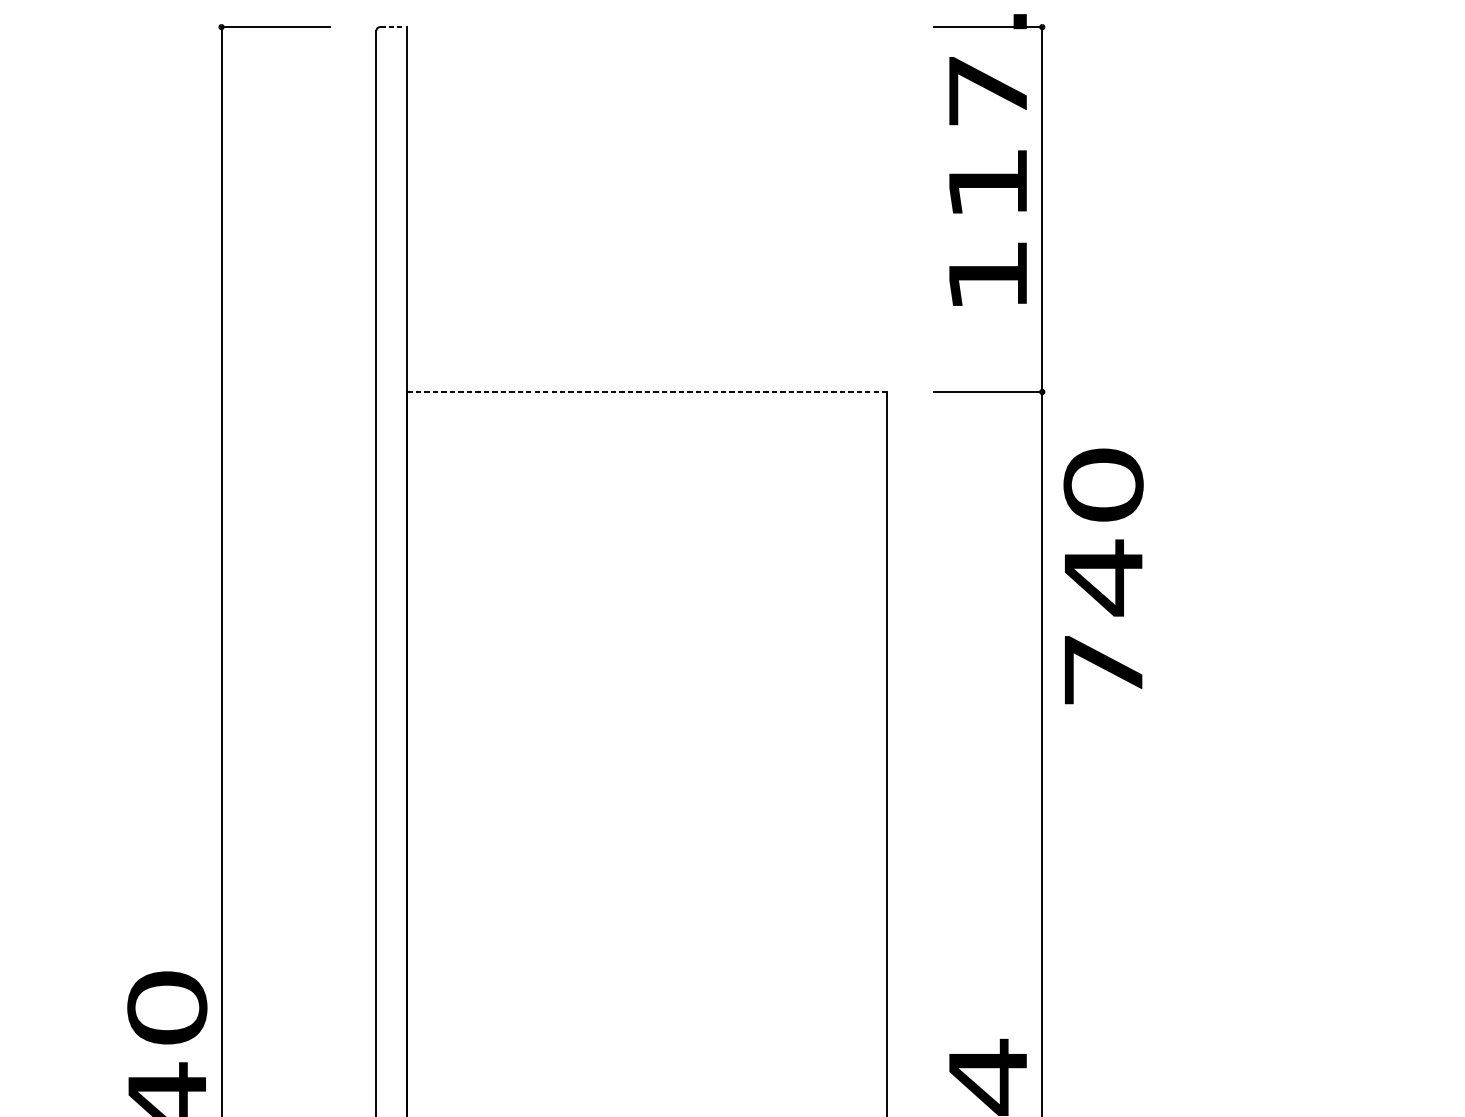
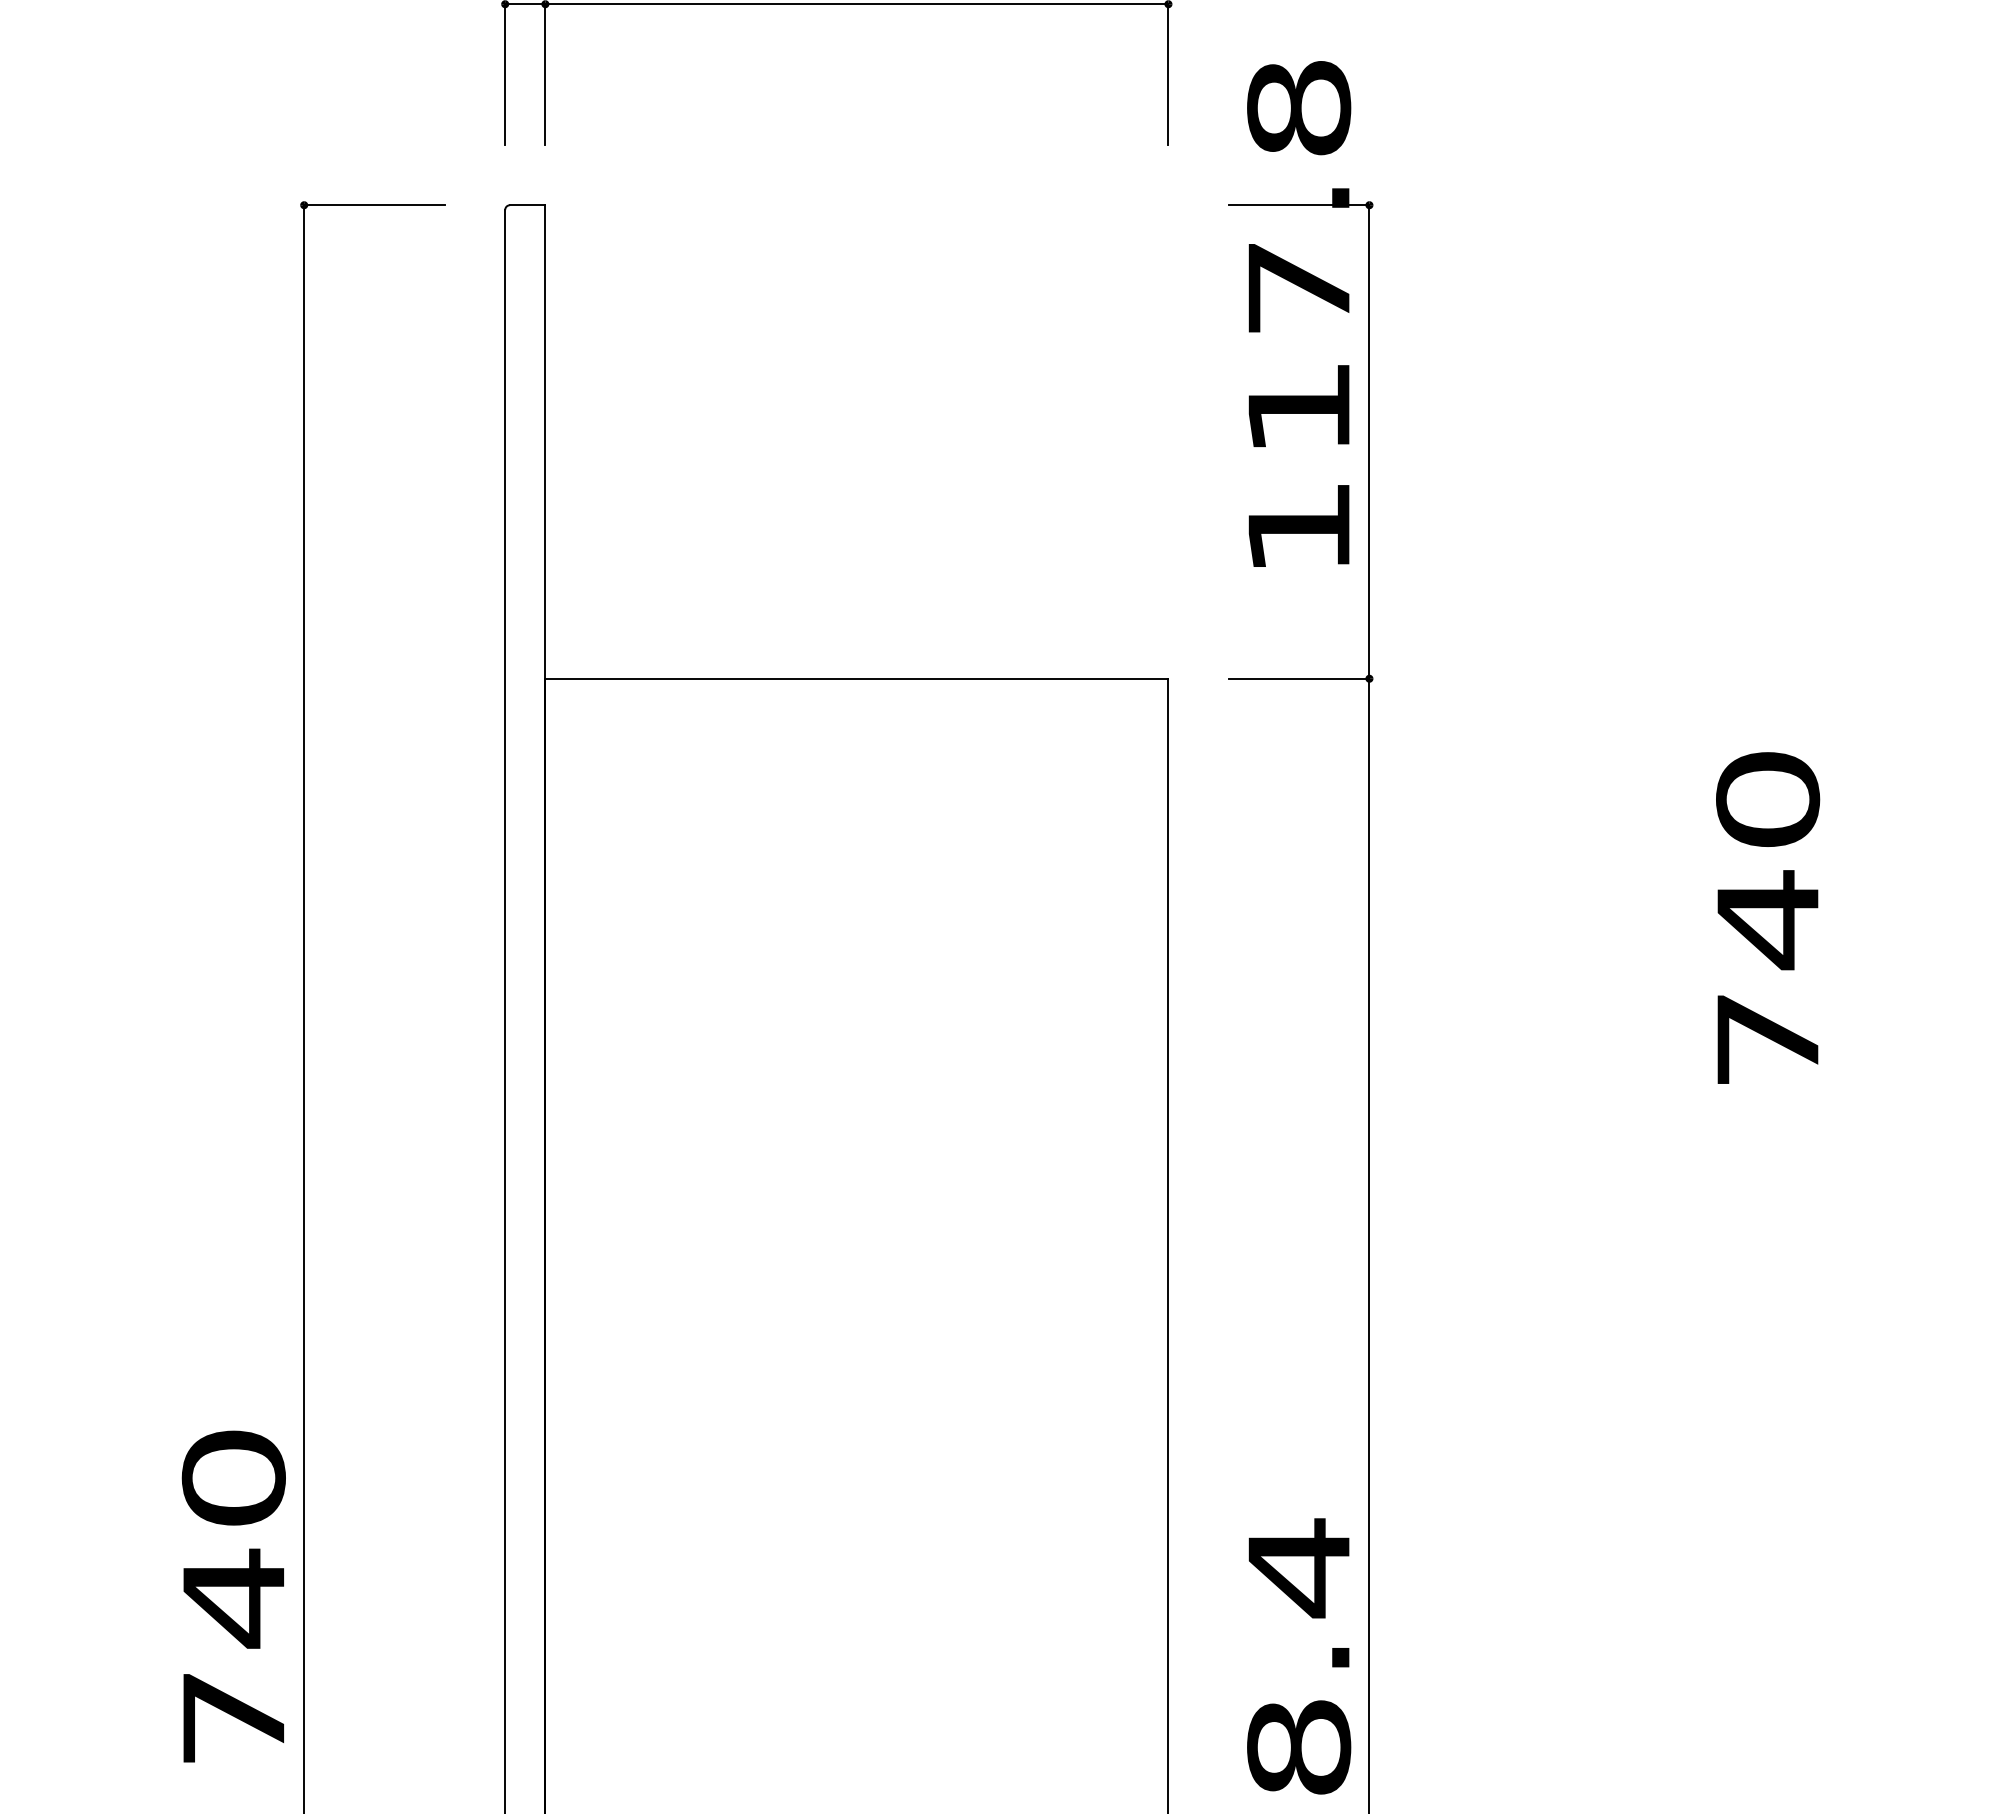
line: (393, 27) -> (527, 205), dashed -> solid
line: (647, 391) -> (856, 678), dashed -> solid
text: (1103, 575) -> (1768, 917), moved

